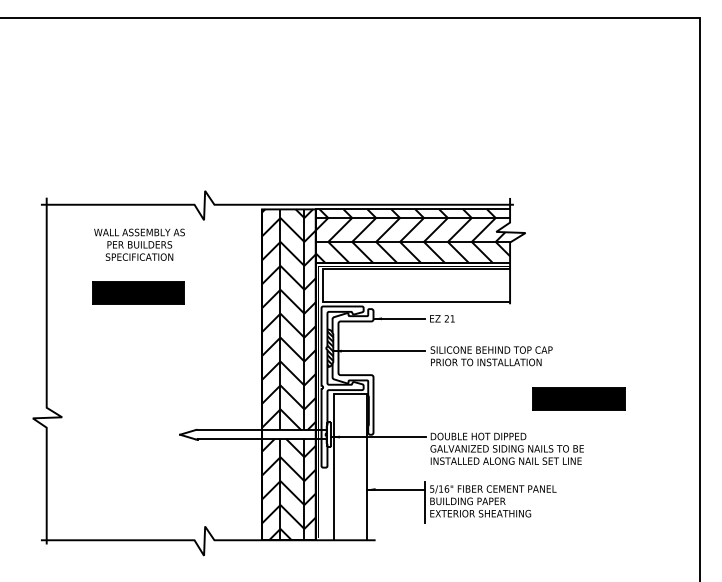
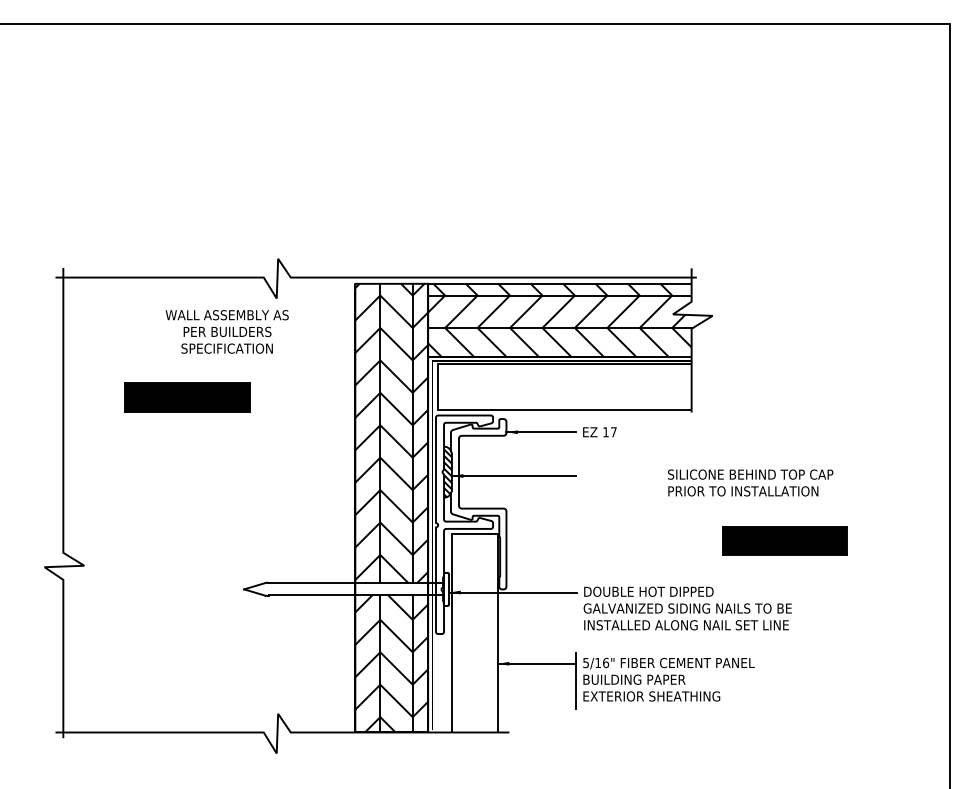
text: (139, 244) -> (226, 331), moved
text: (449, 319) -> (609, 432), 21 -> 17
text: (491, 355) -> (750, 482), moved

